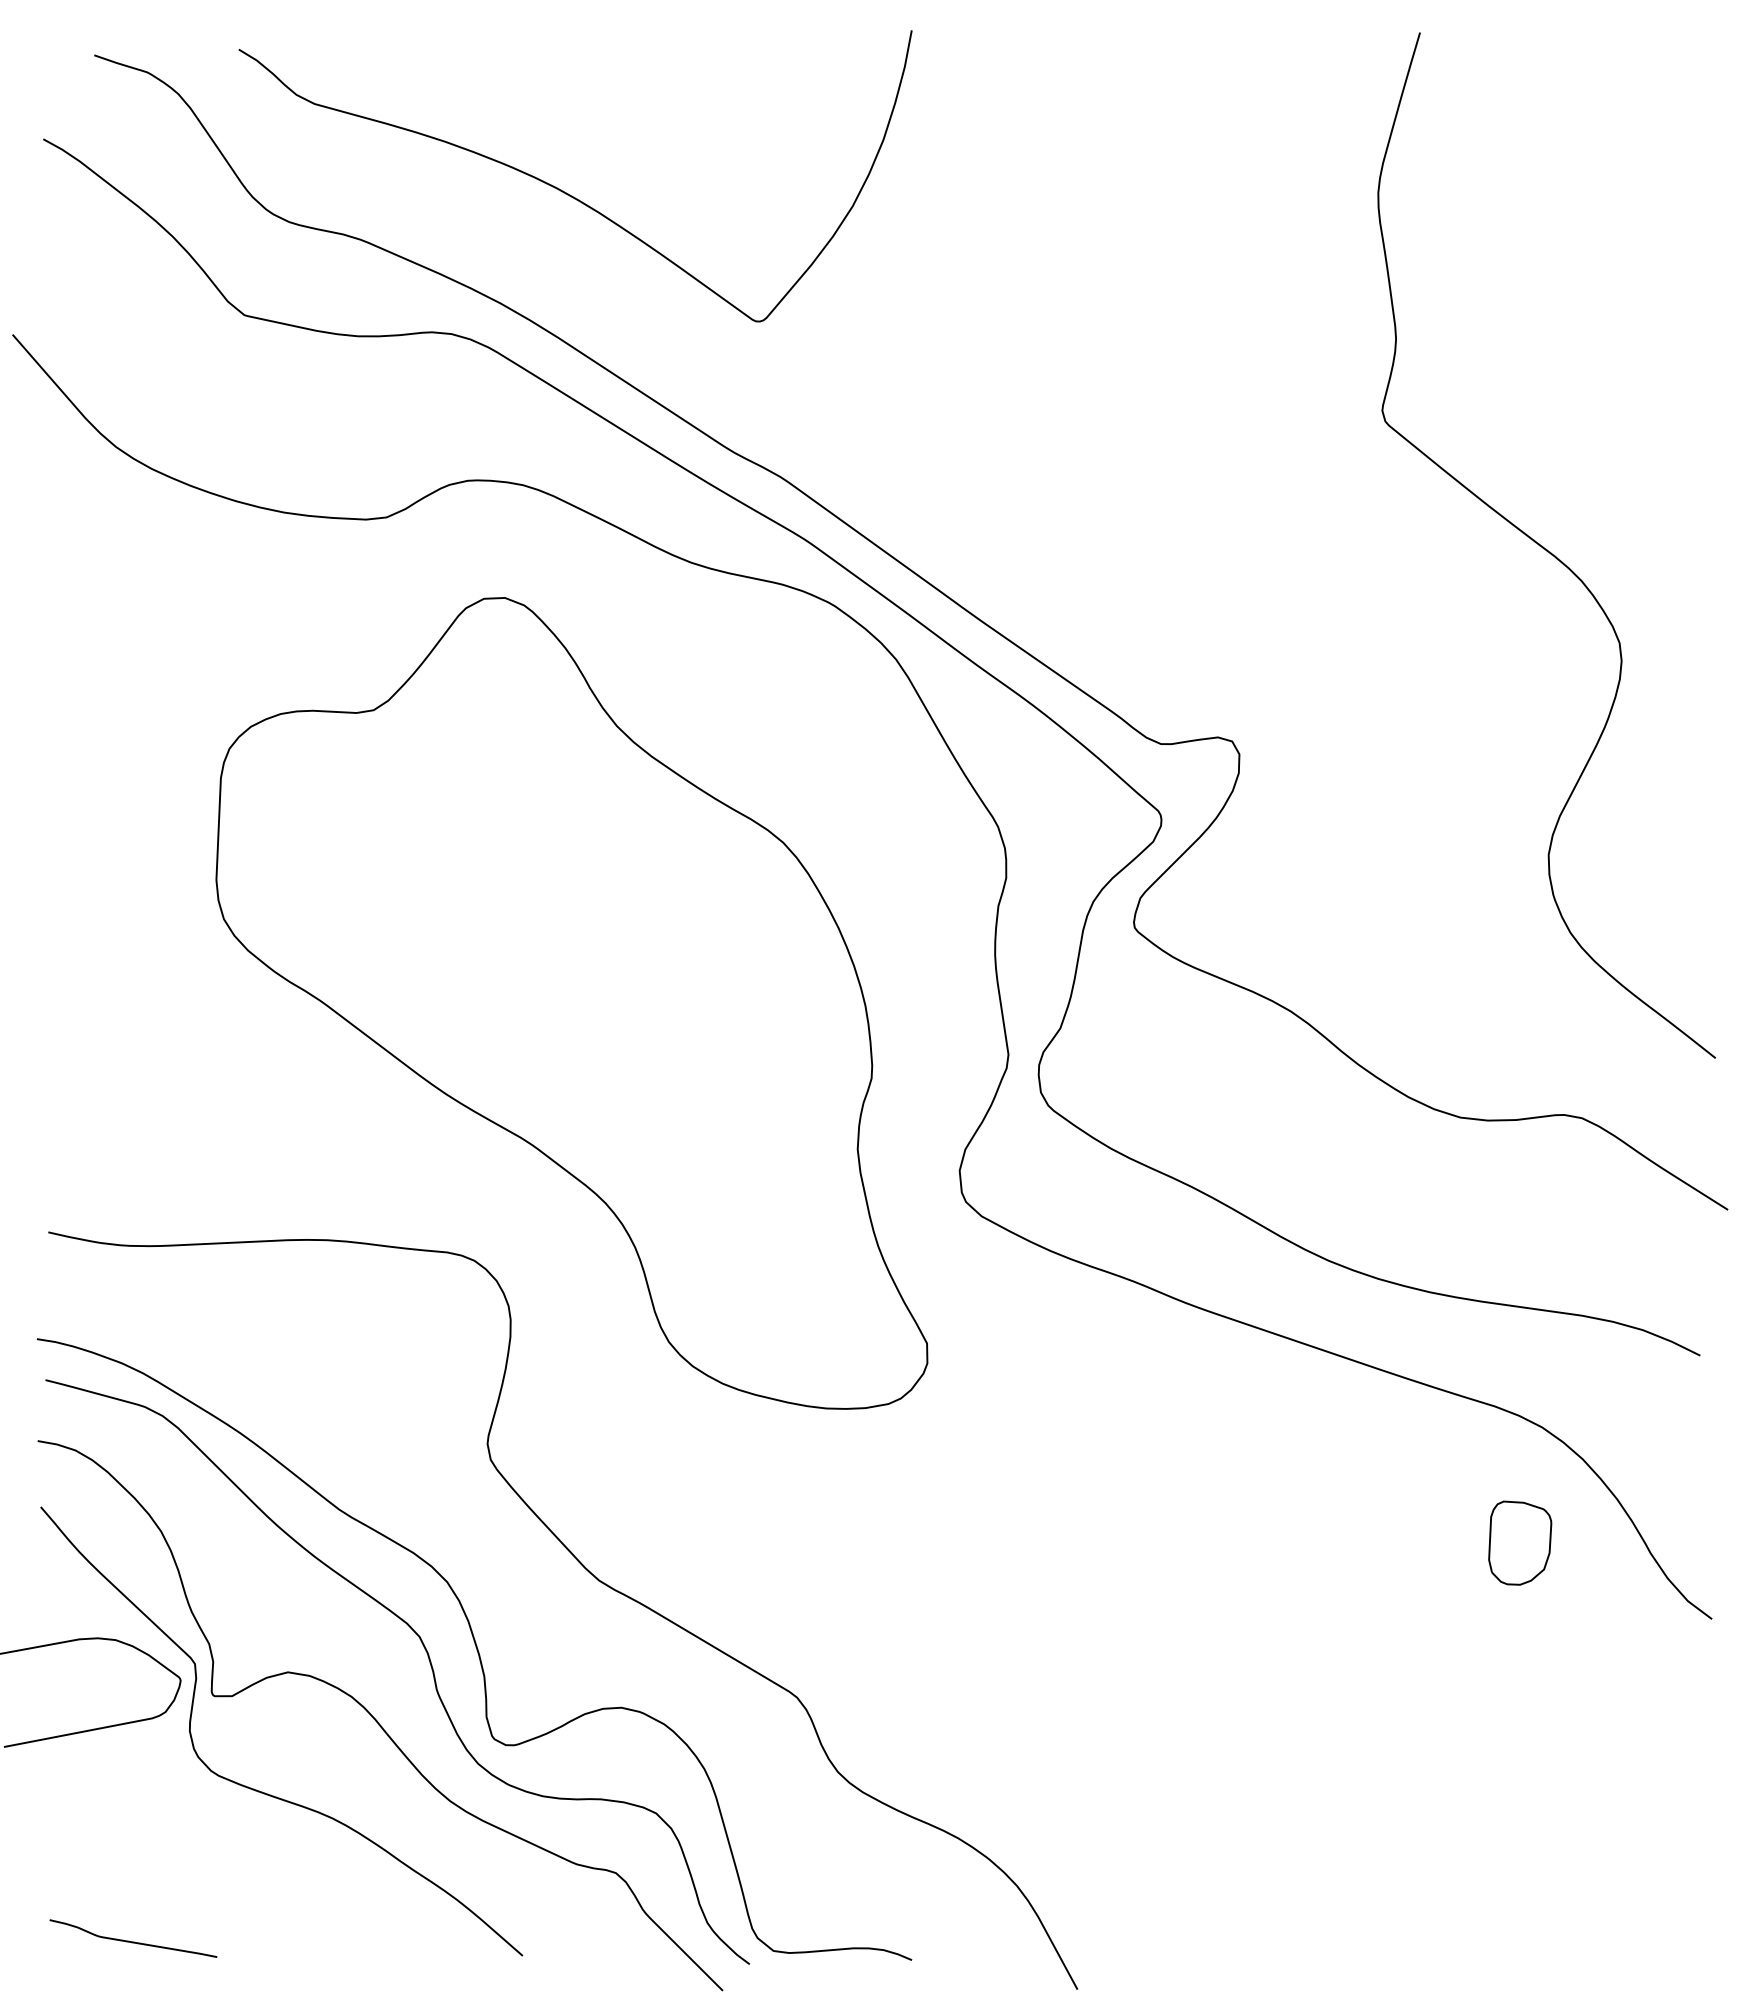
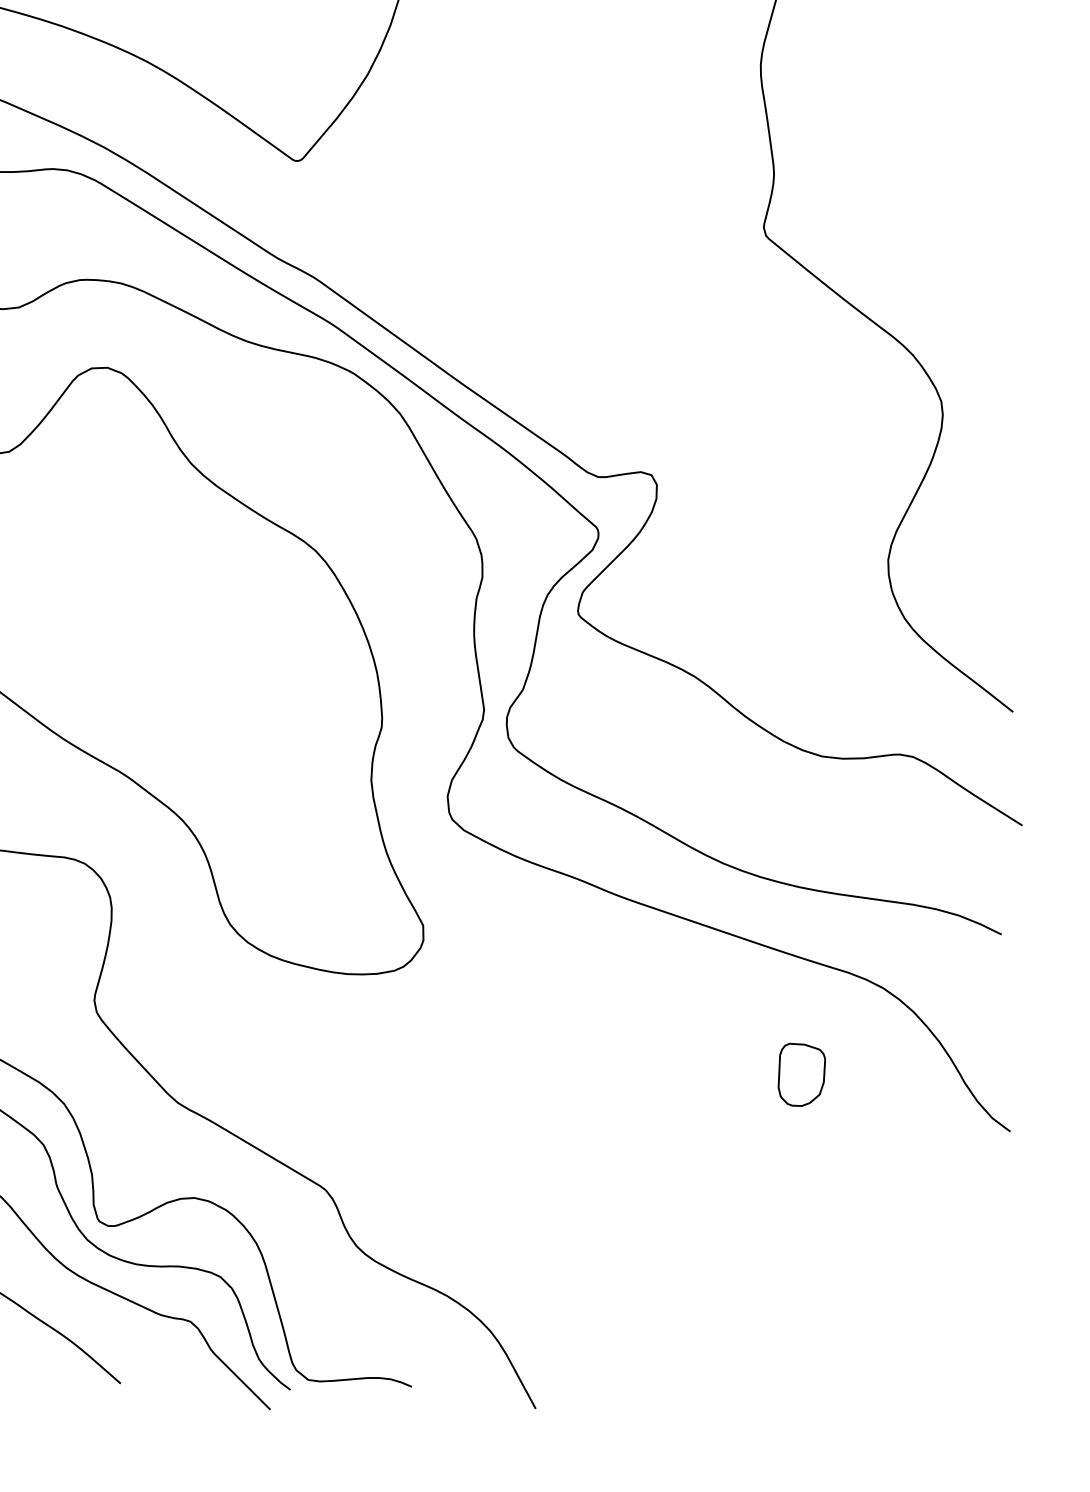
part: (1520, 1542) -> (802, 1074), moved

